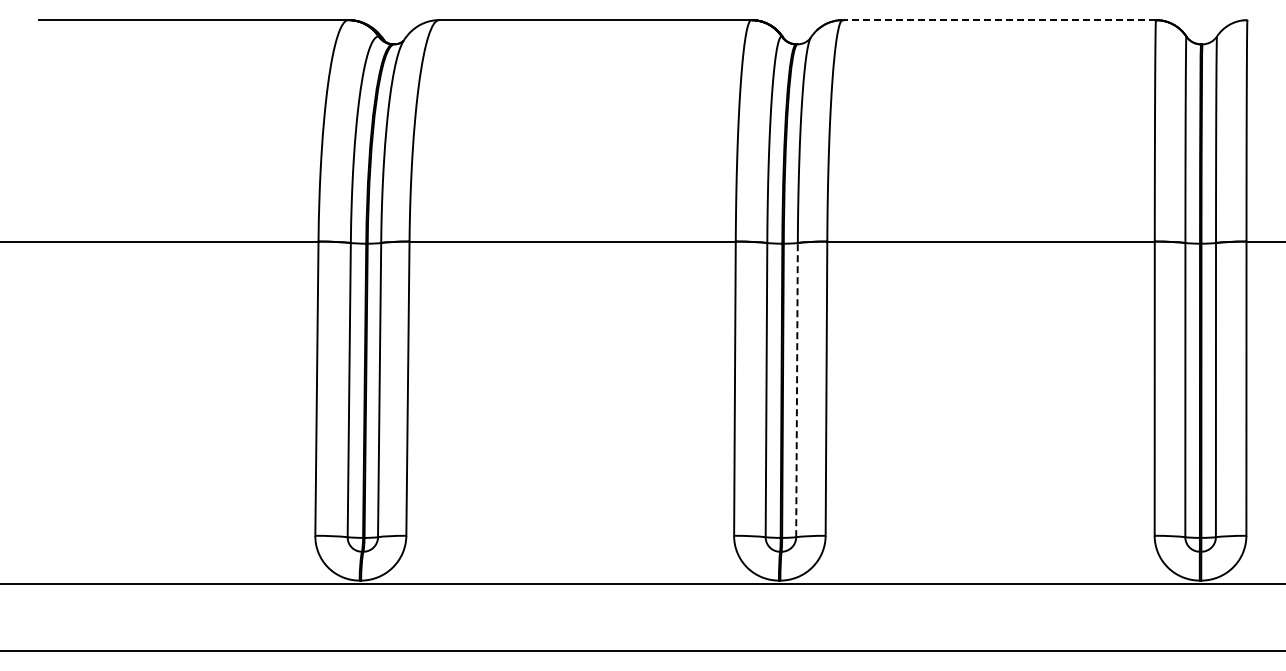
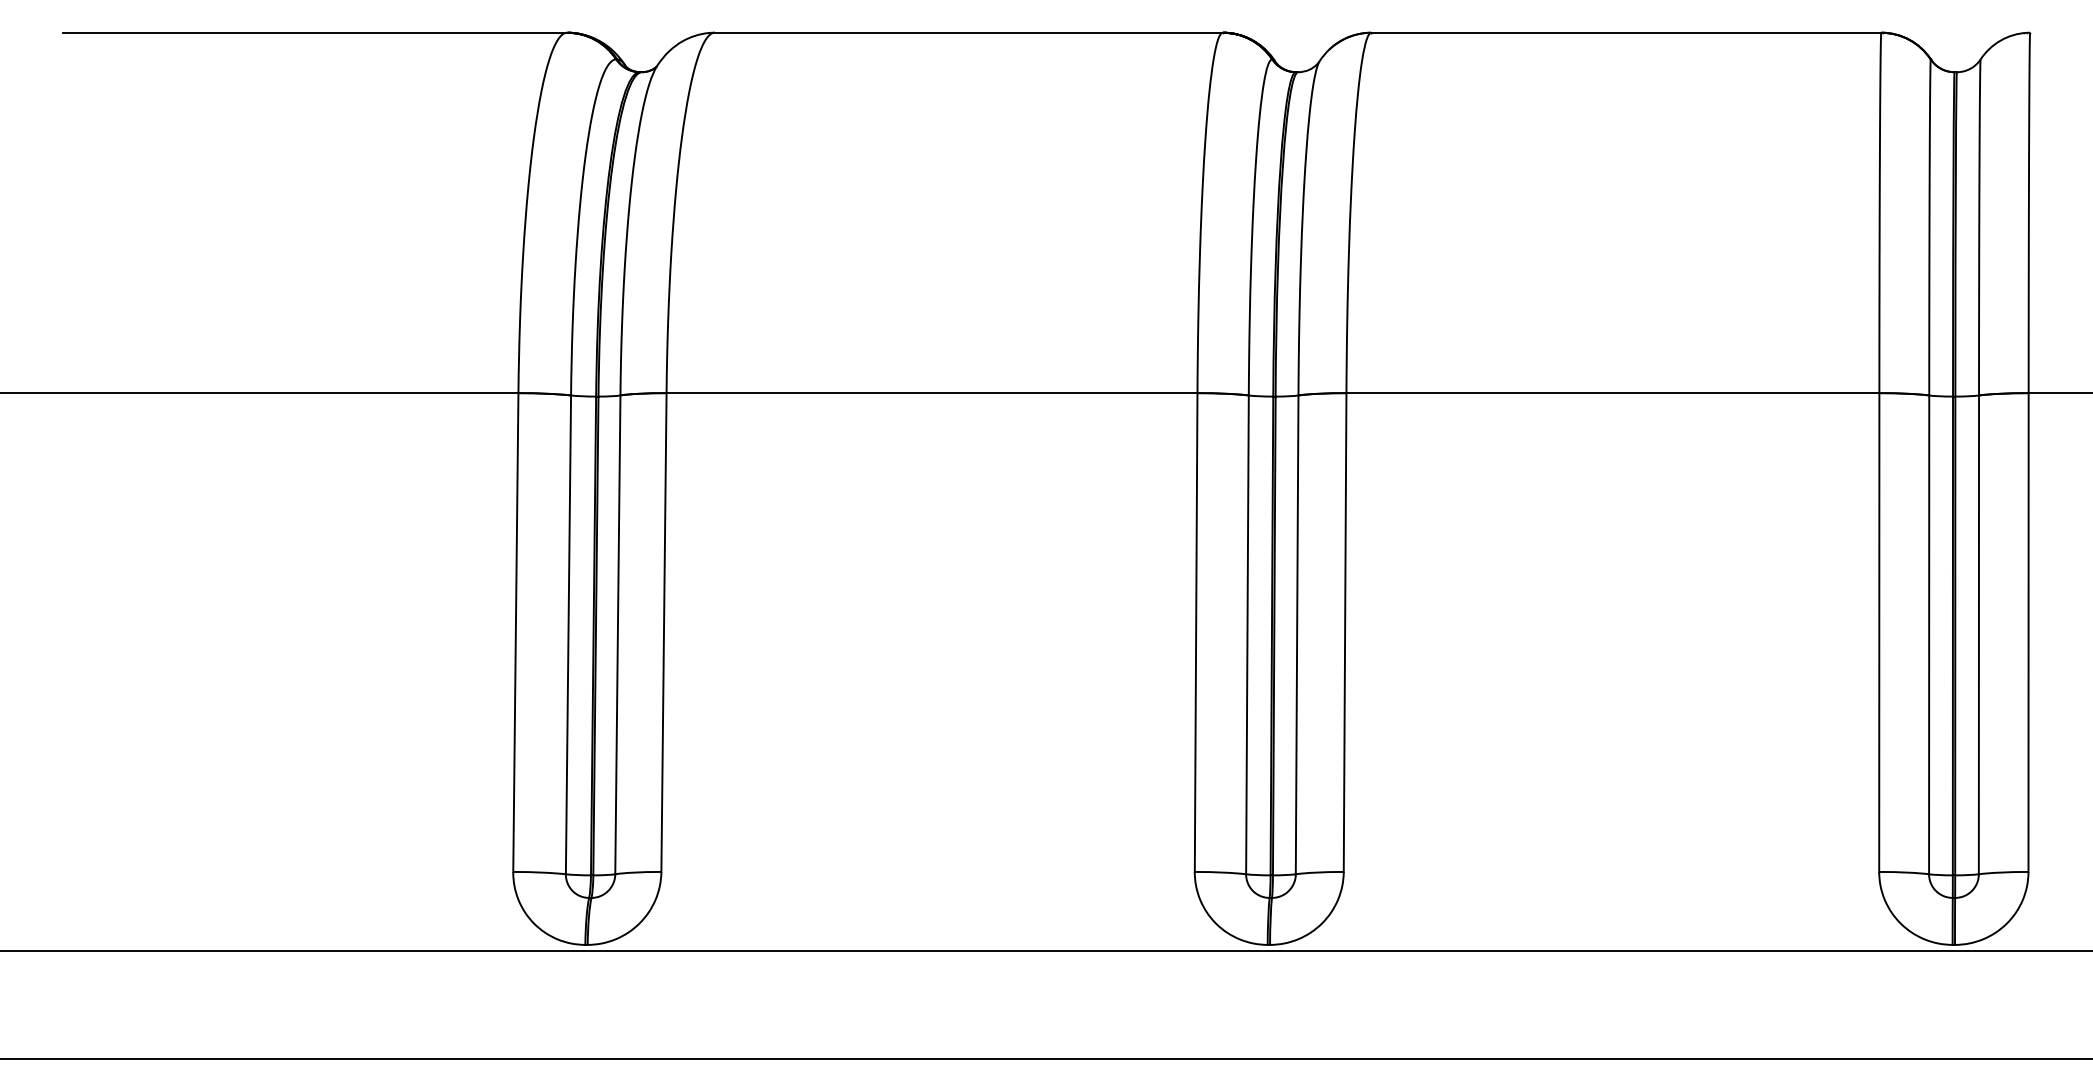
line: (999, 20) -> (1626, 33), dashed -> solid
line: (797, 389) -> (1297, 633), dashed -> solid

